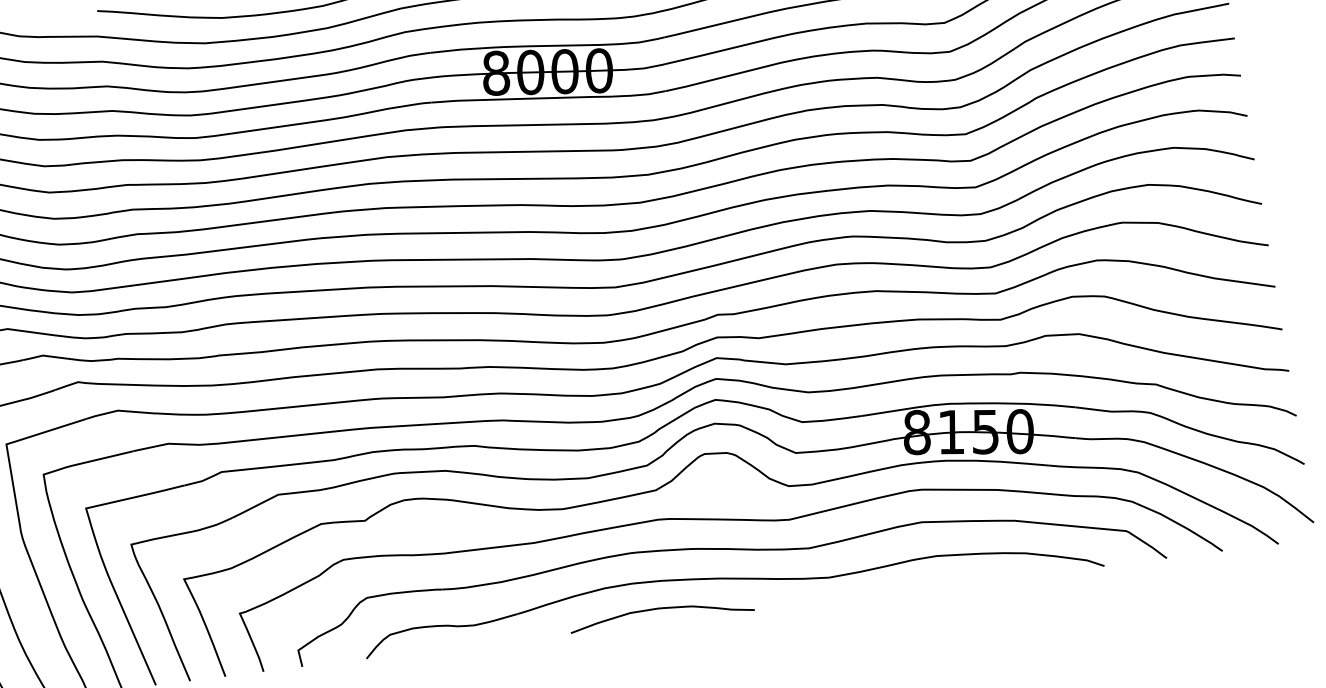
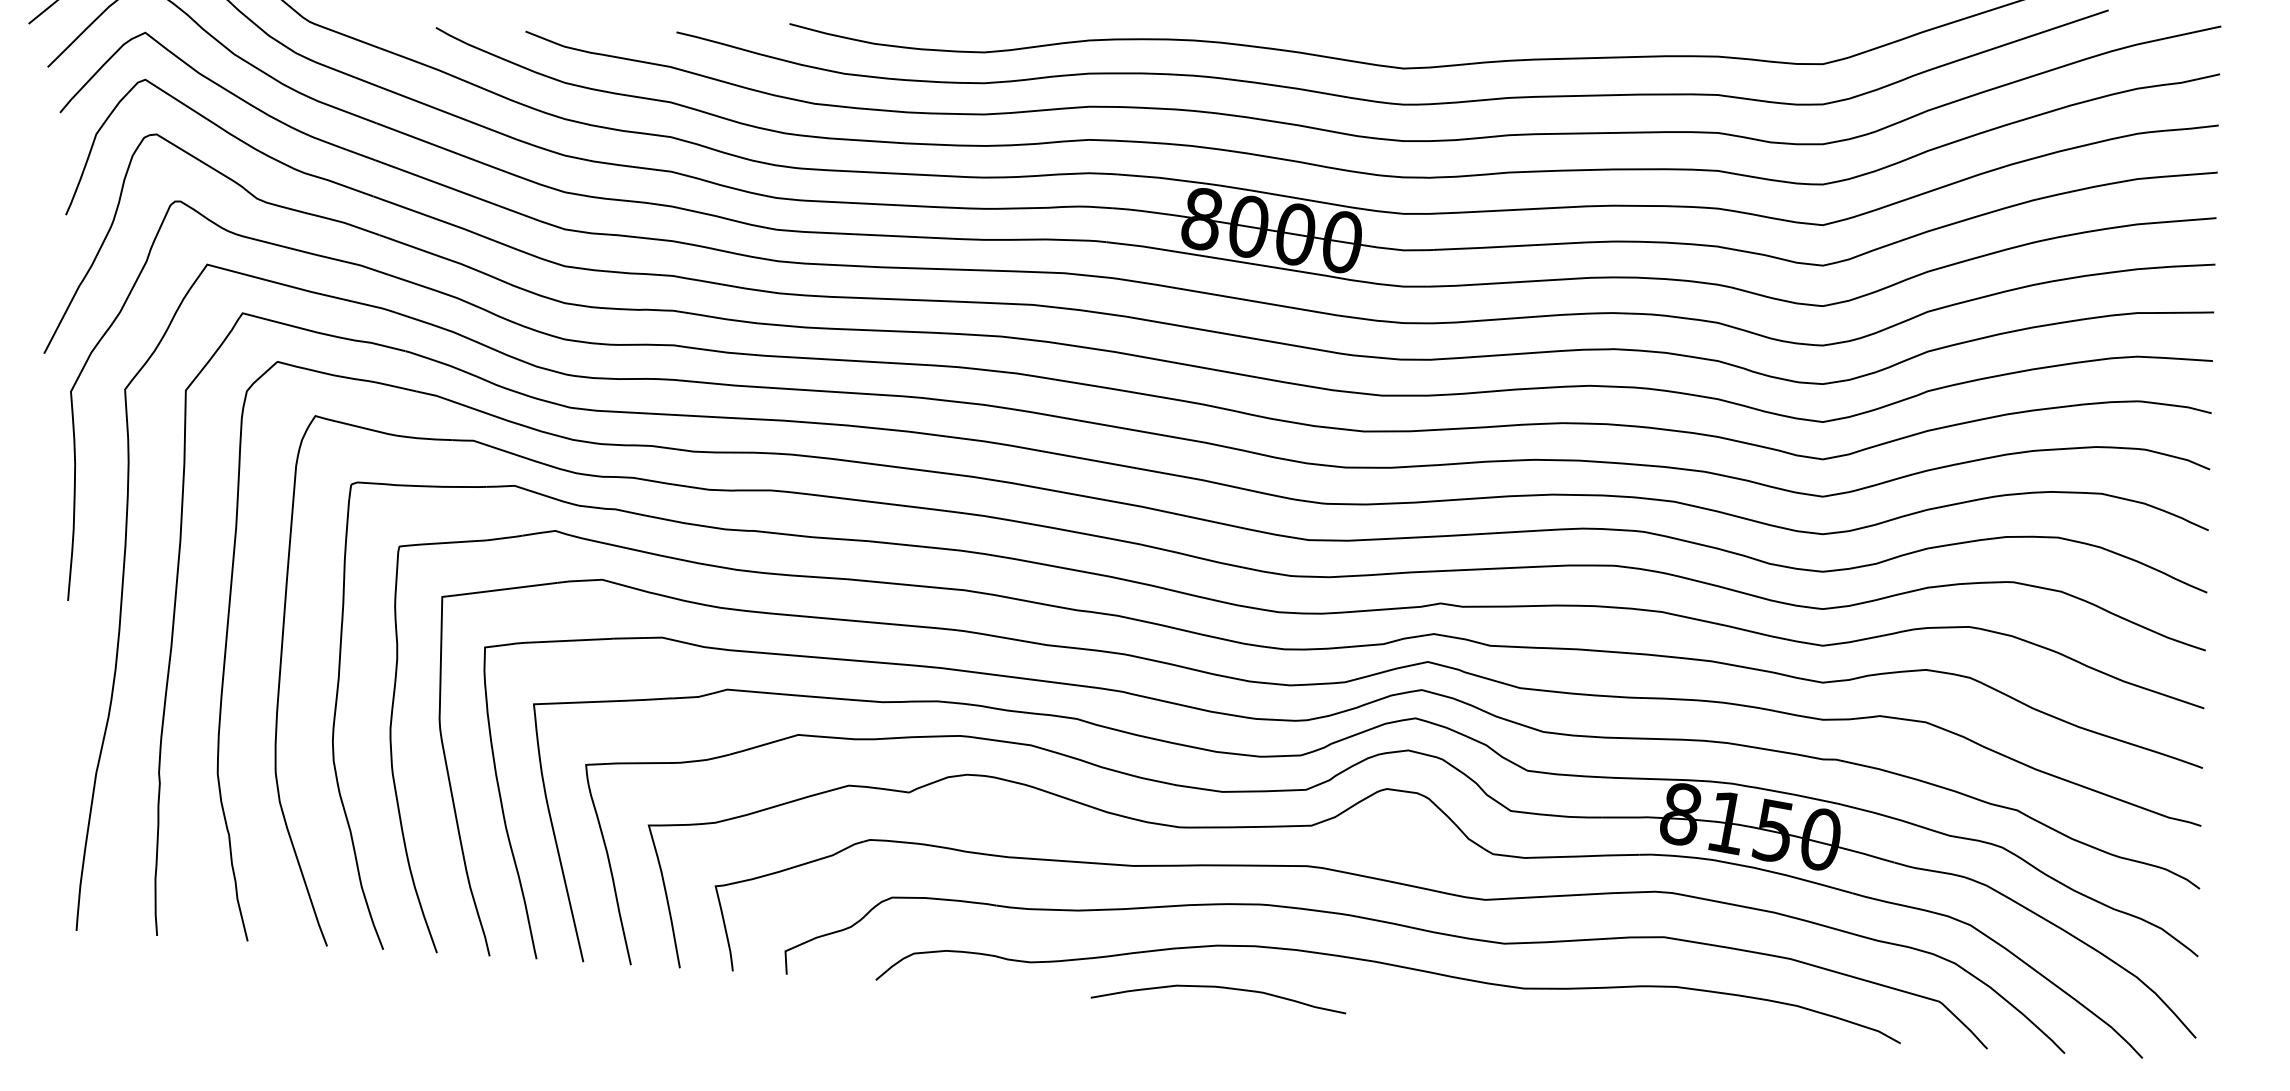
curve: (661, 609) -> (1219, 988), moved

